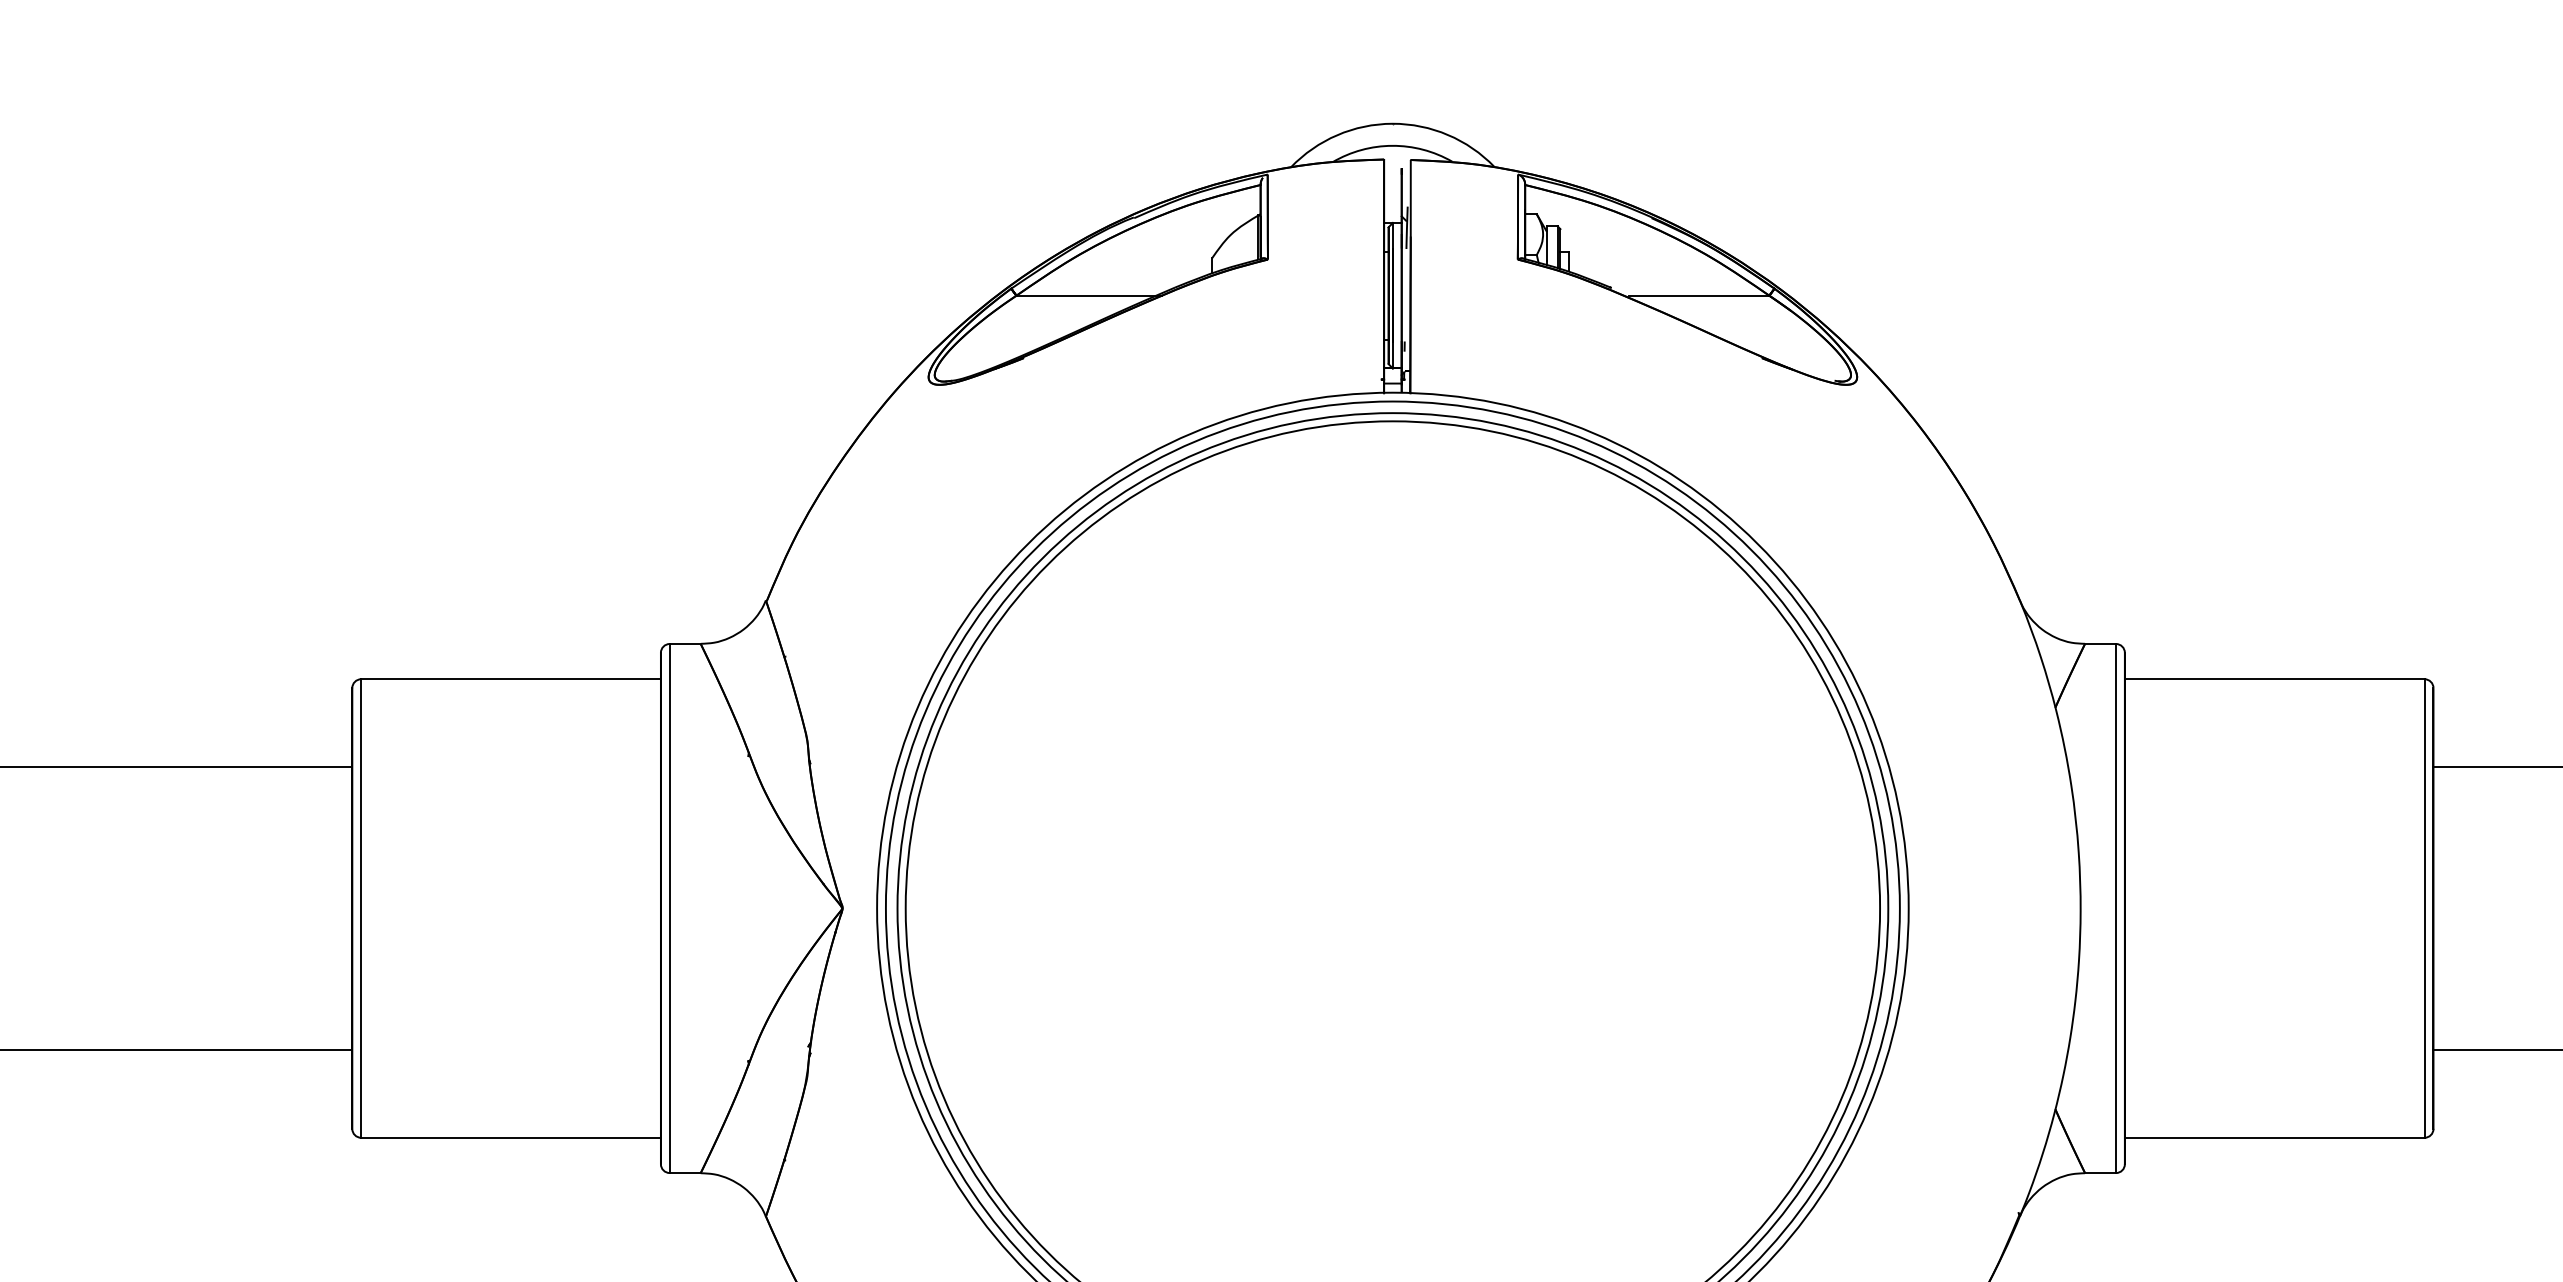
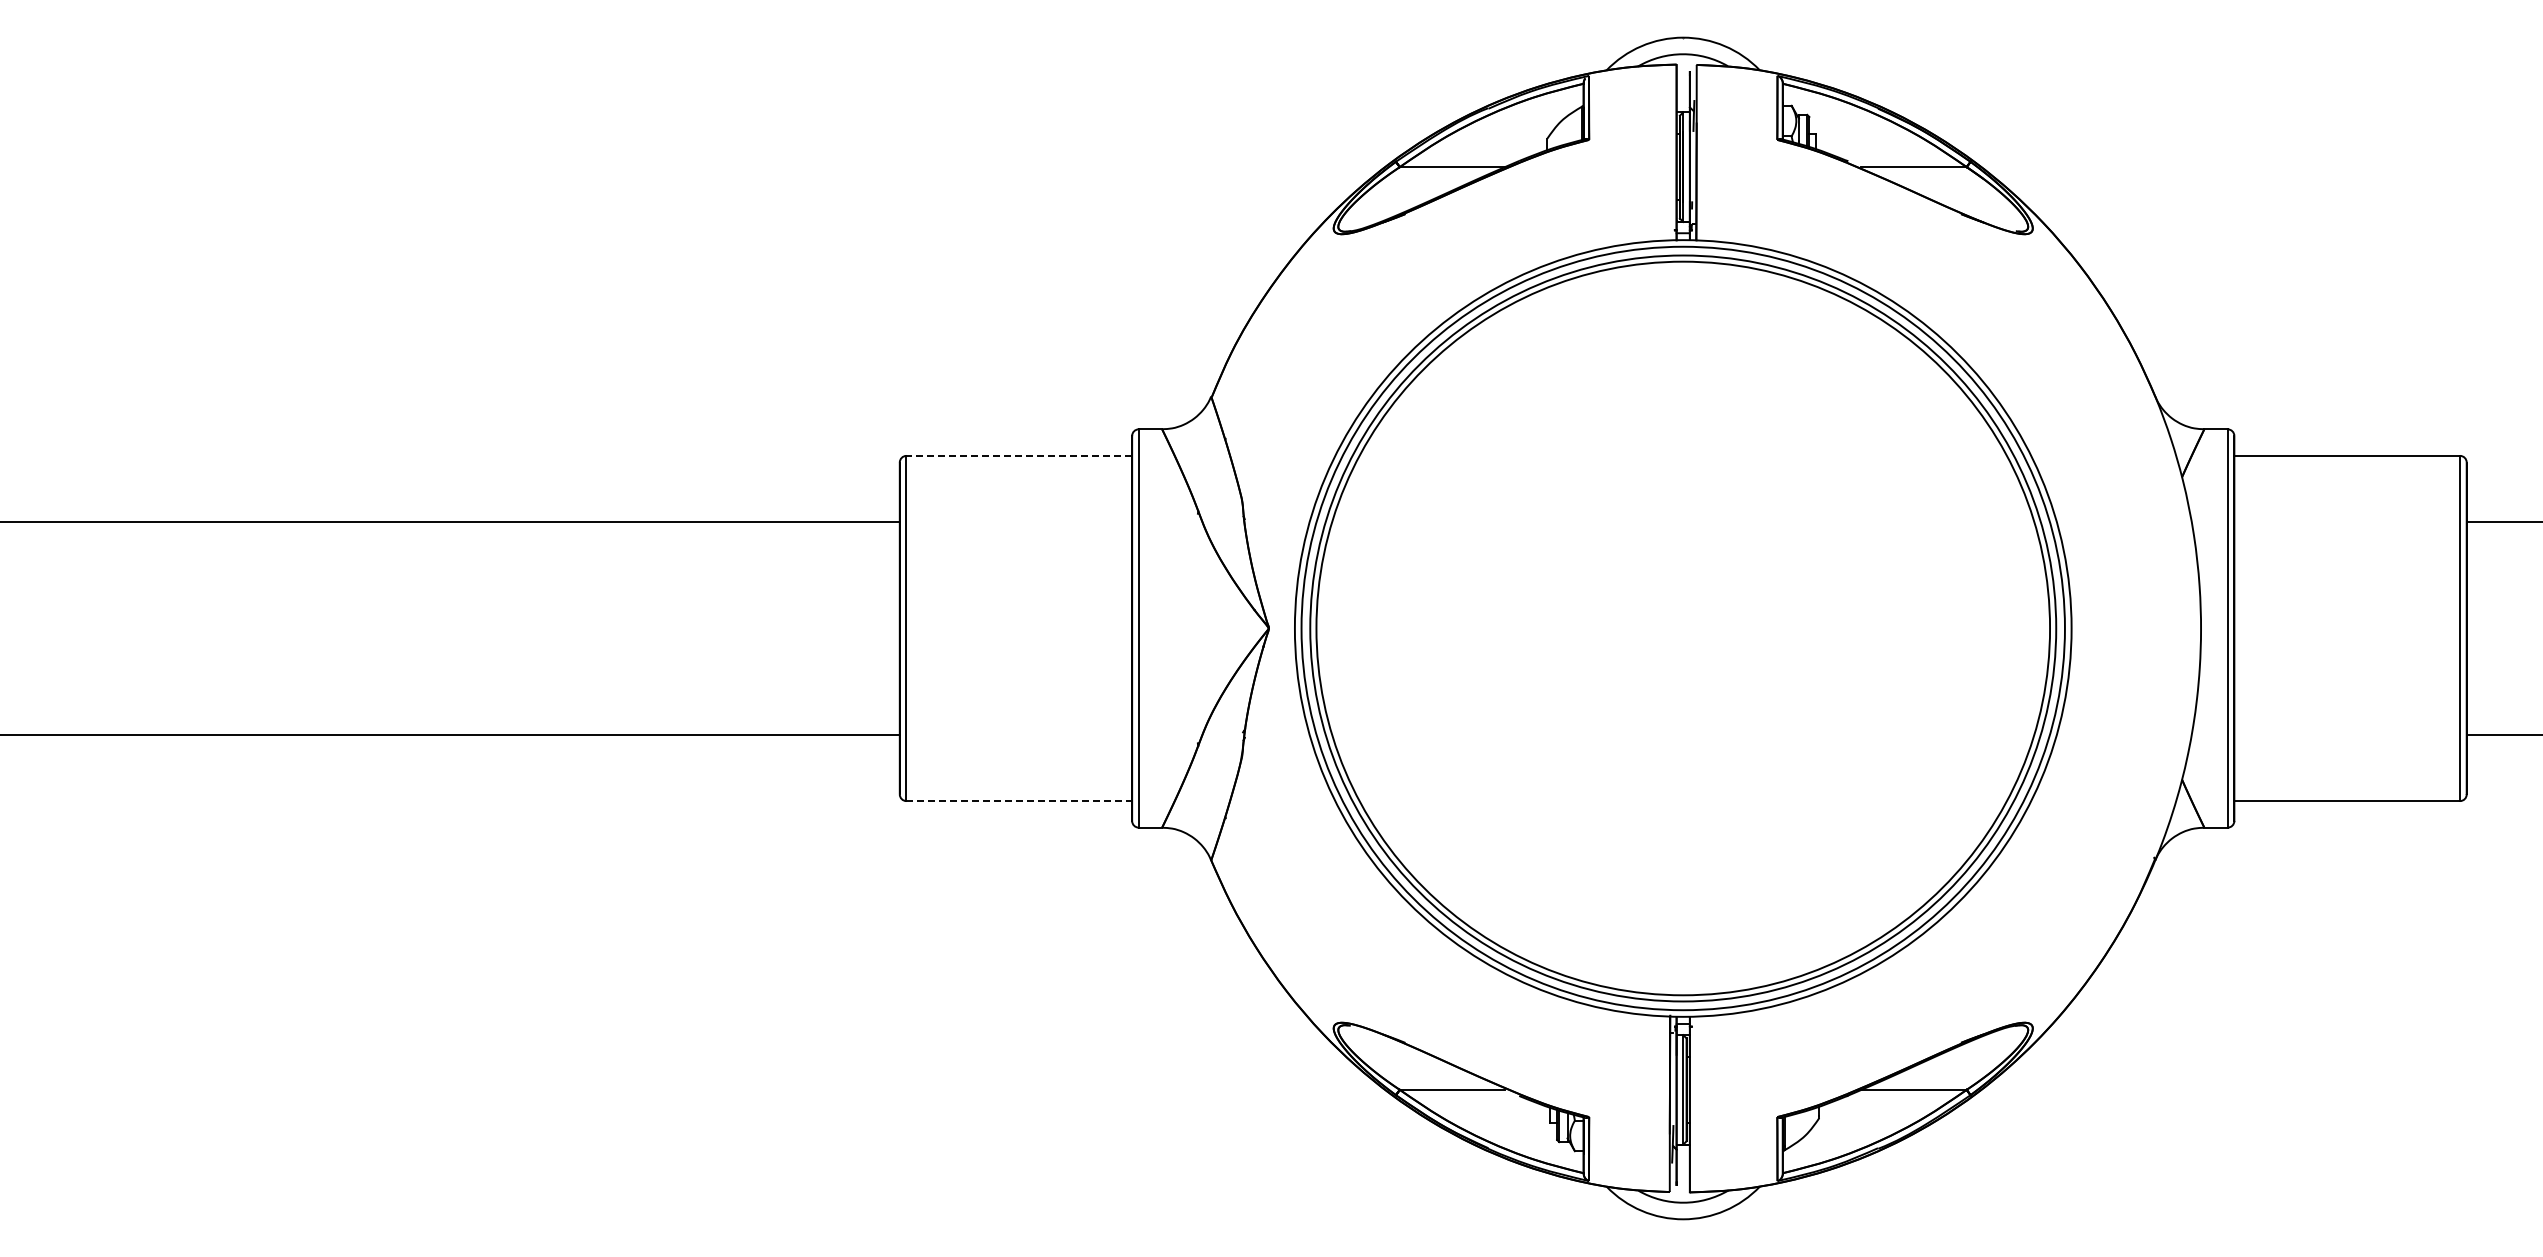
line: (511, 678) -> (1019, 455), solid -> dashed
line: (511, 1138) -> (1019, 801), solid -> dashed

